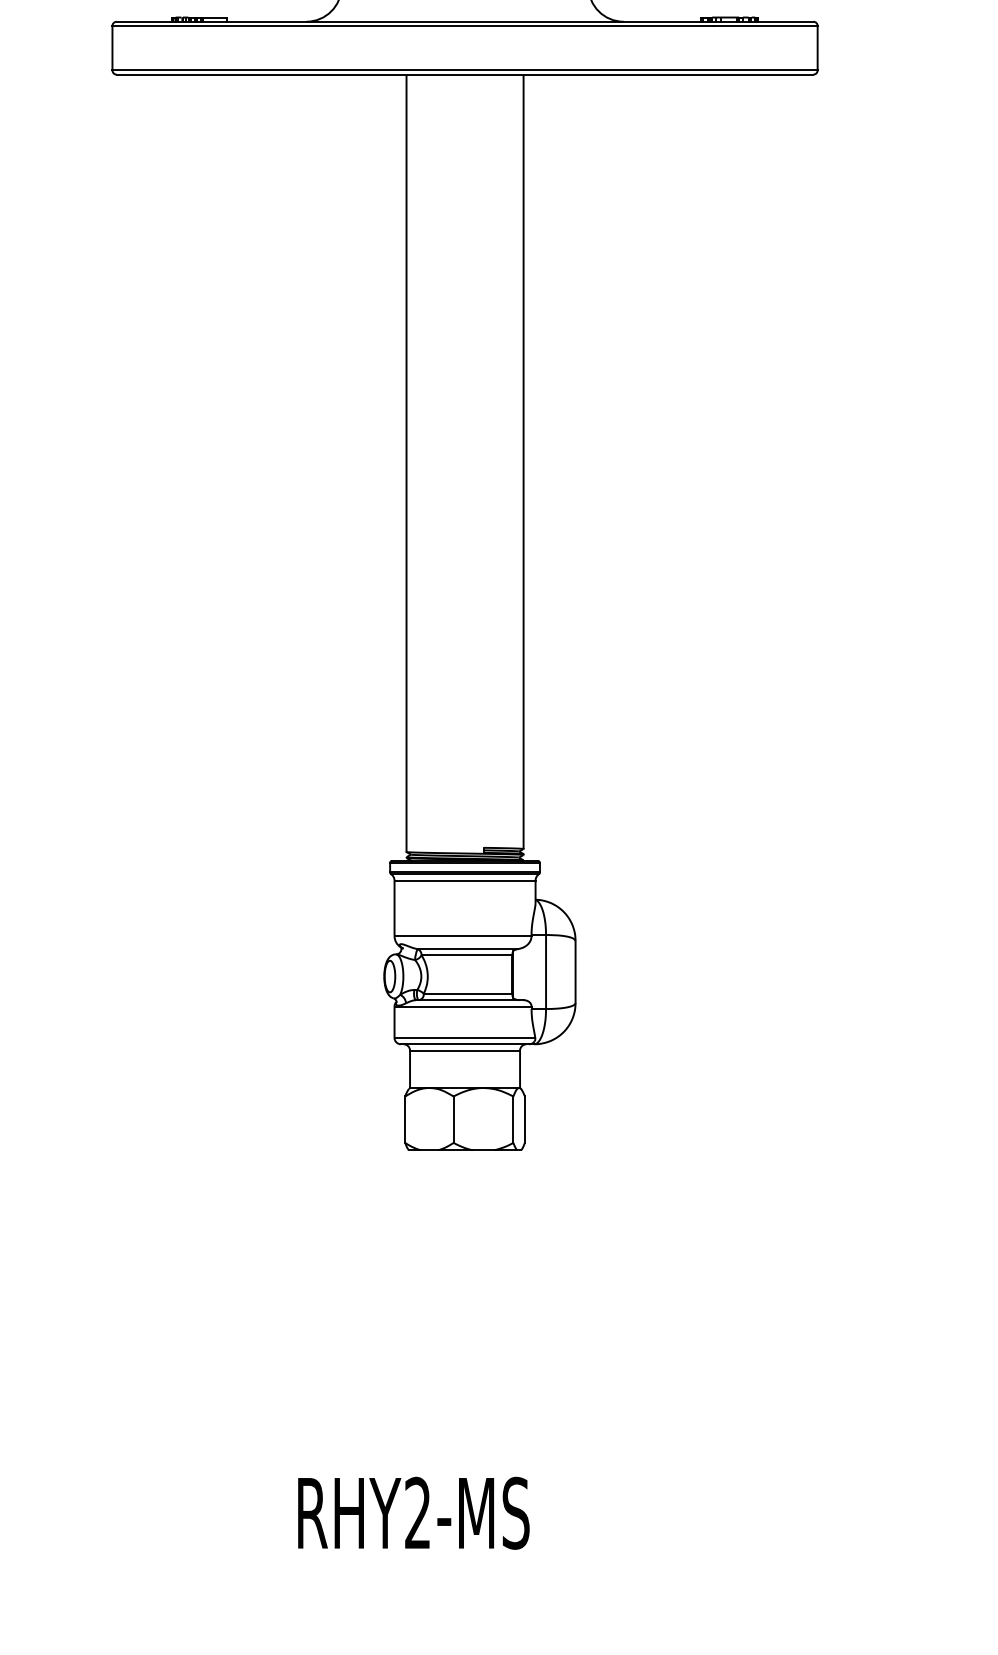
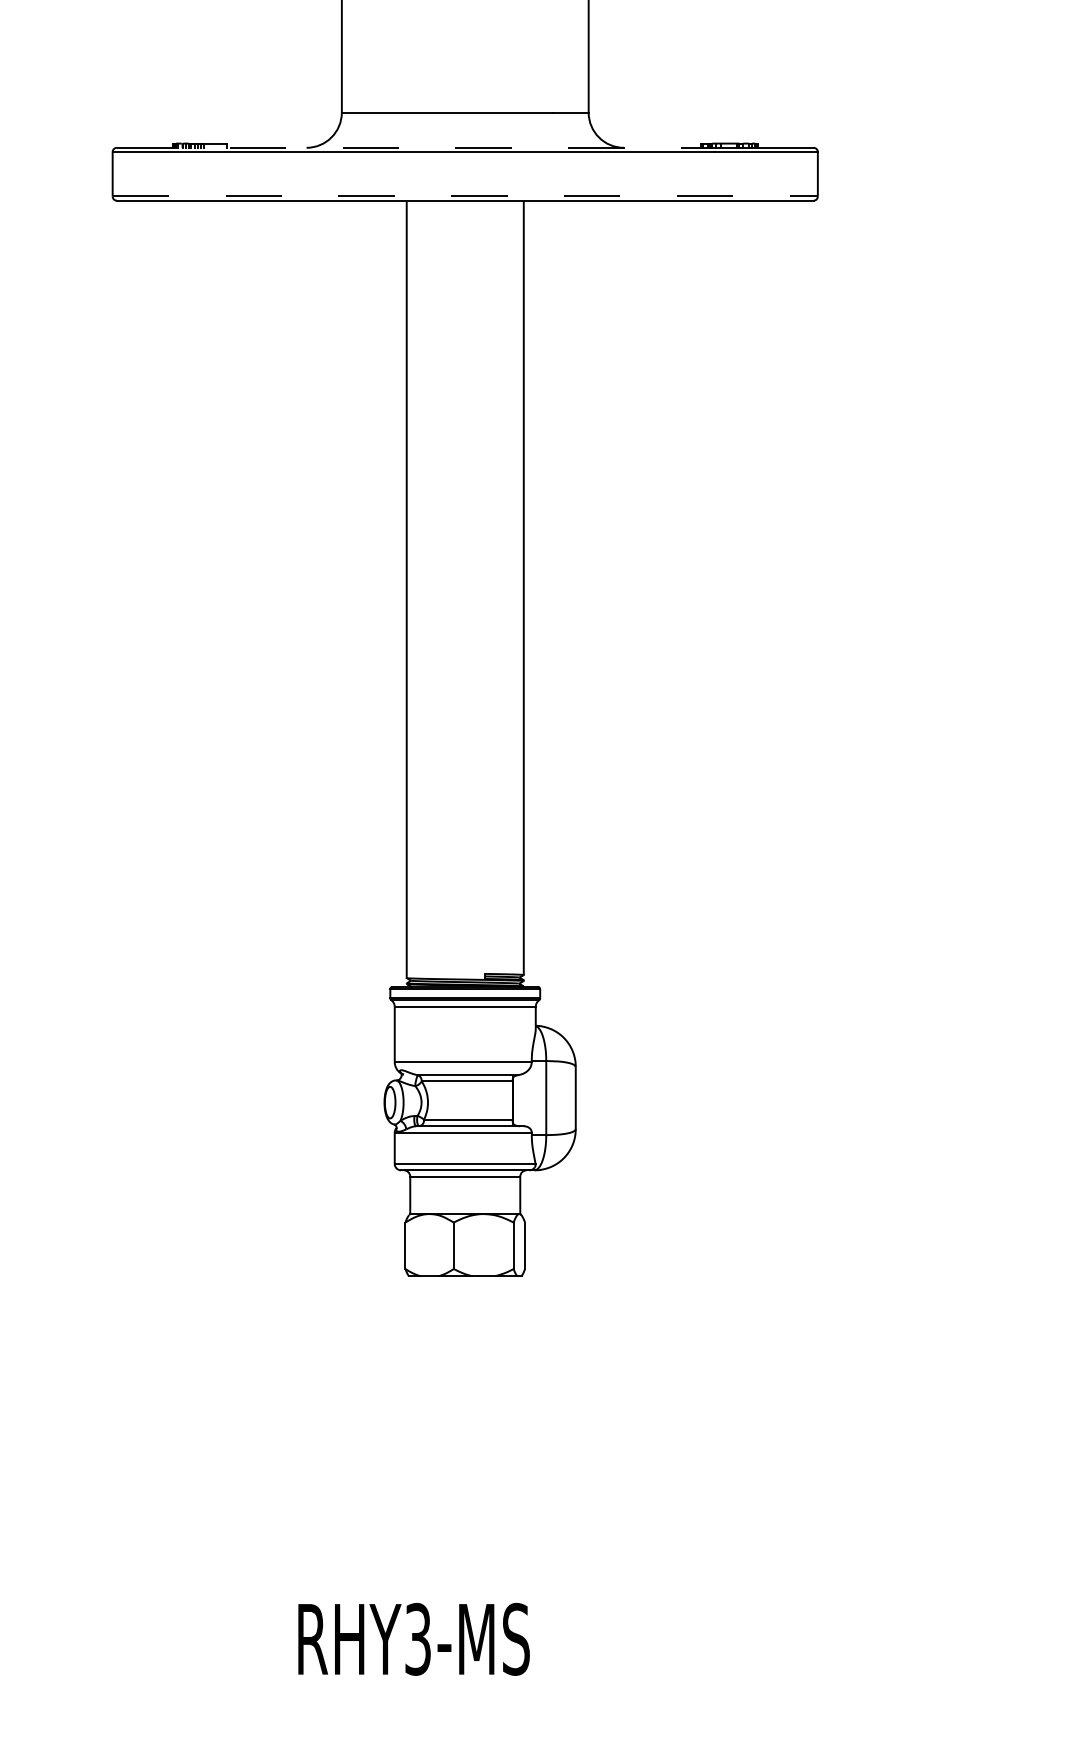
line: (414, 21) -> (414, 147), solid -> dashed
line: (465, 70) -> (465, 196), solid -> dashed
text: (417, 1513) -> (417, 1639), RHY2-MS -> RHY3-MS

